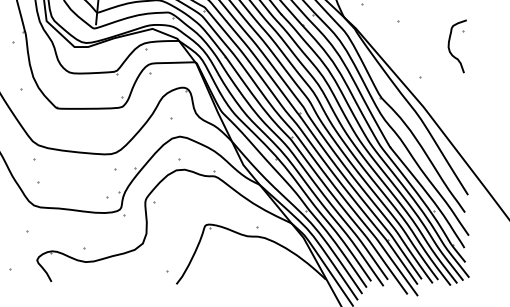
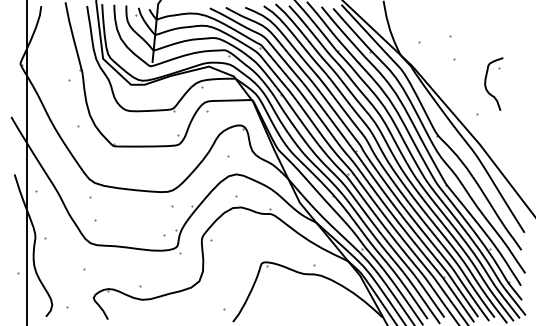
part: (450, 45) -> (486, 83), moved

